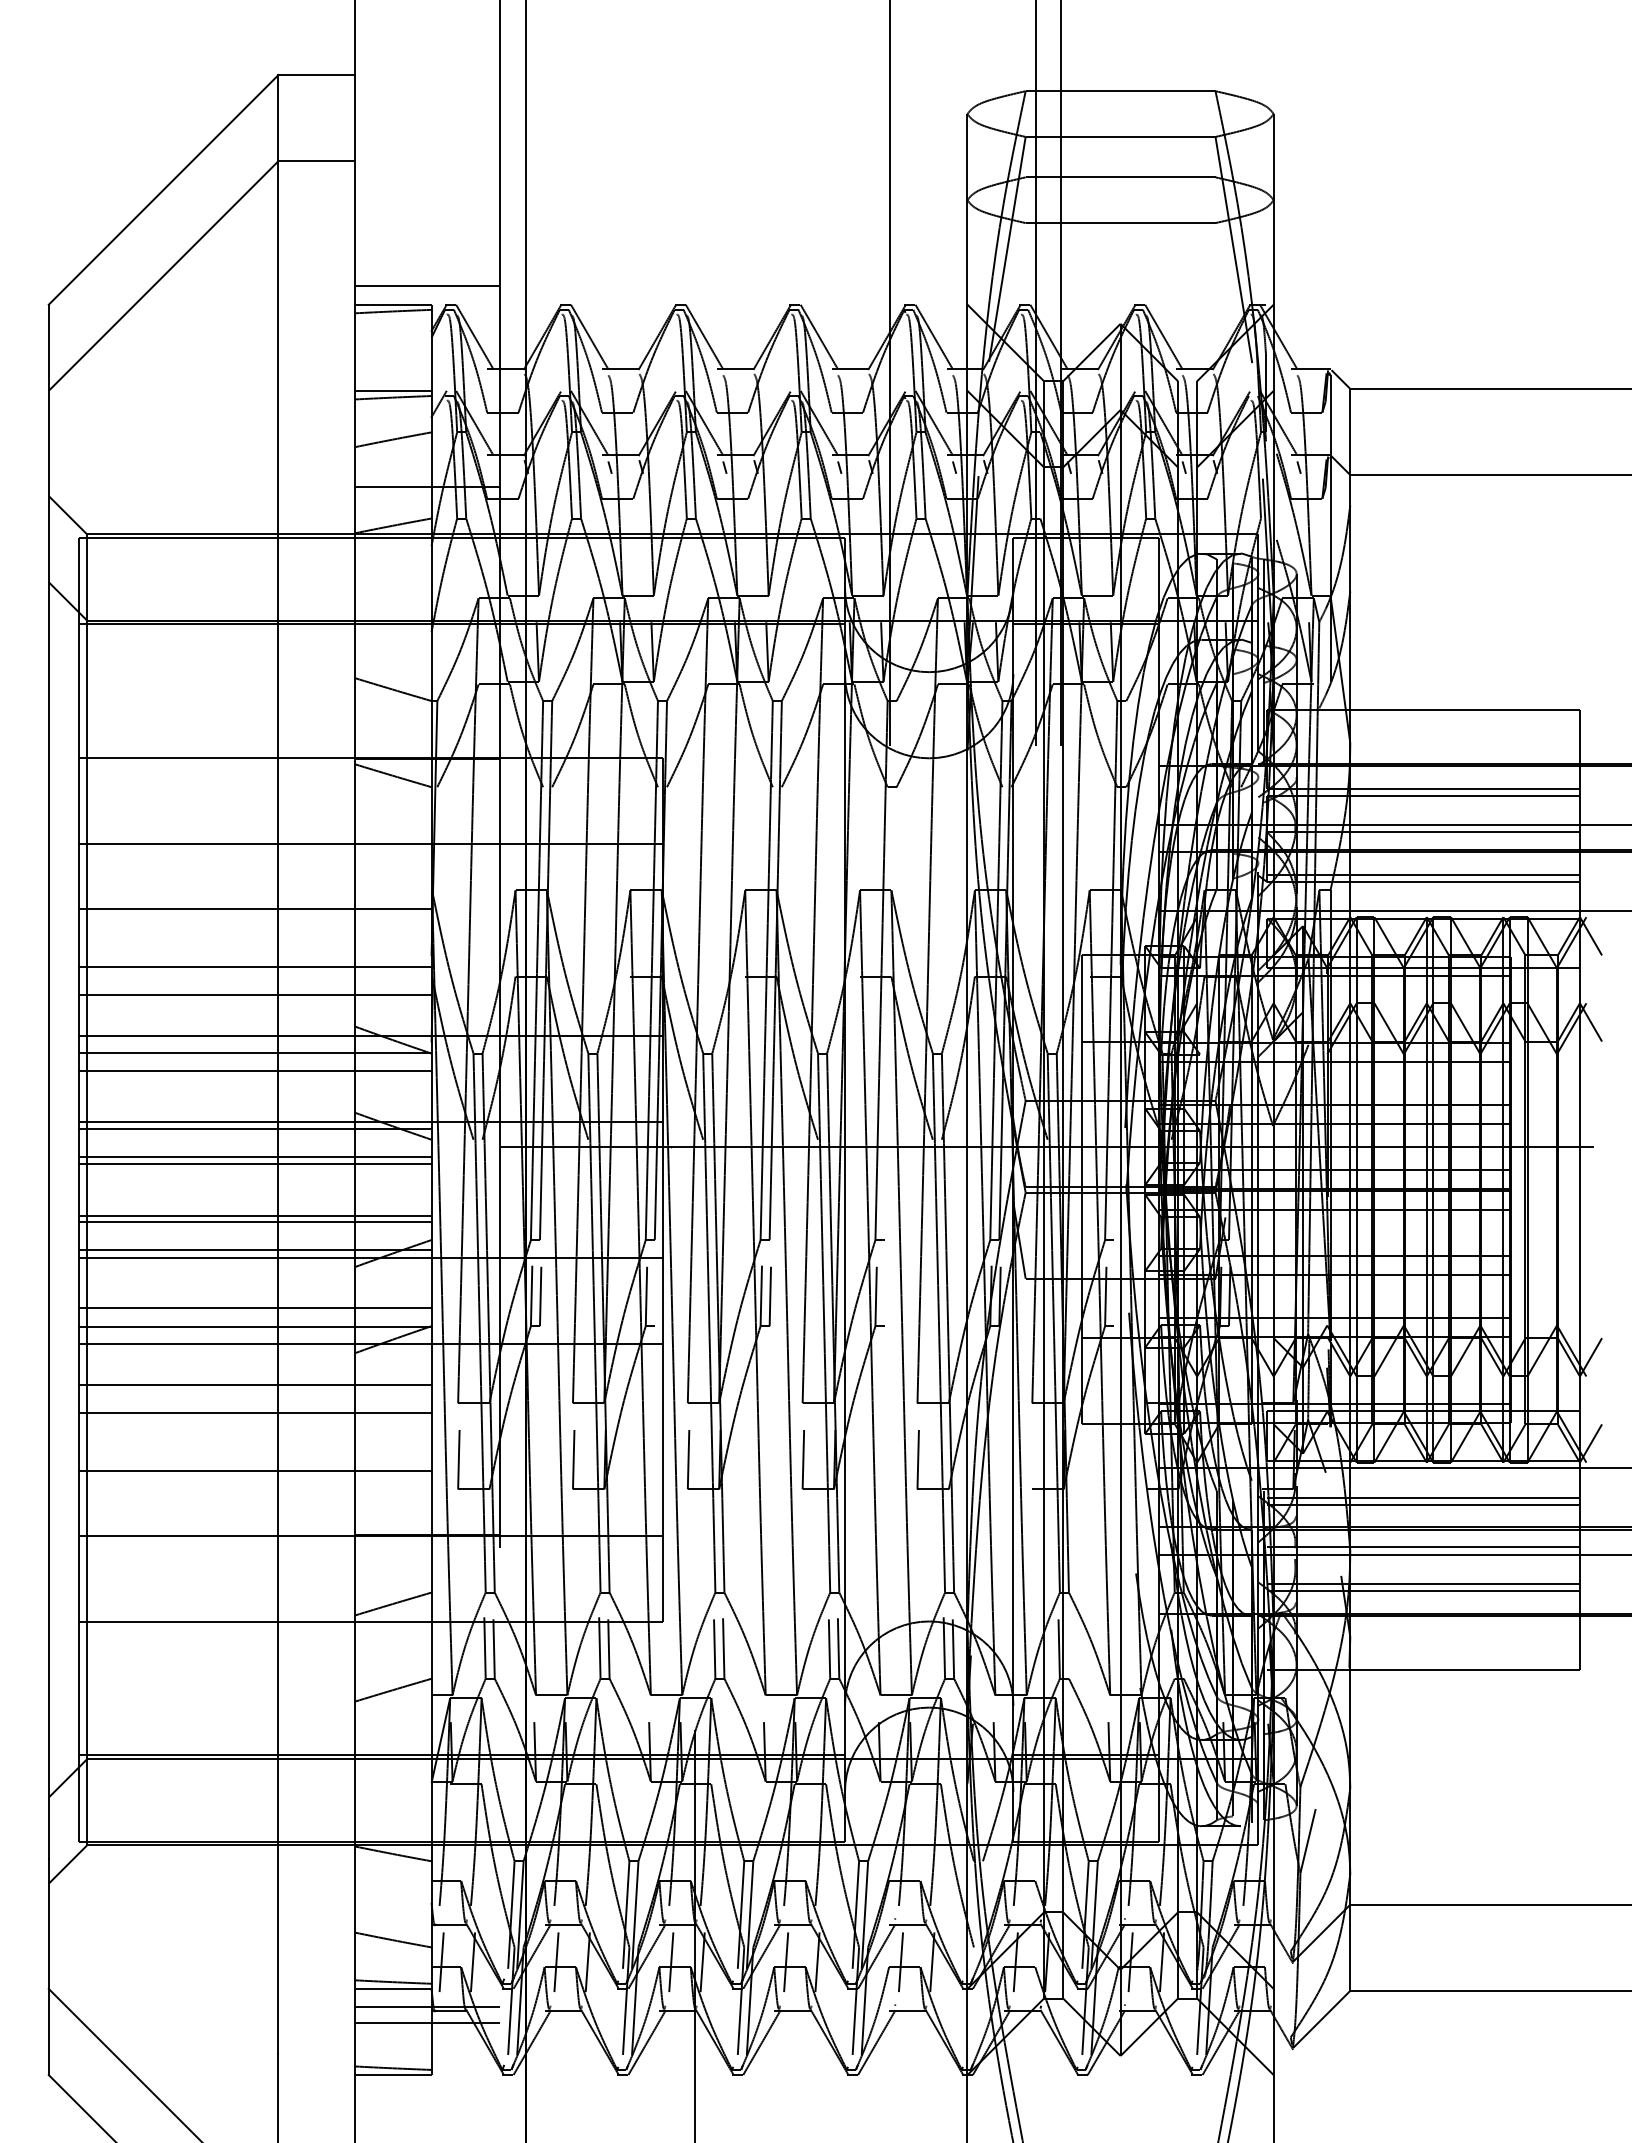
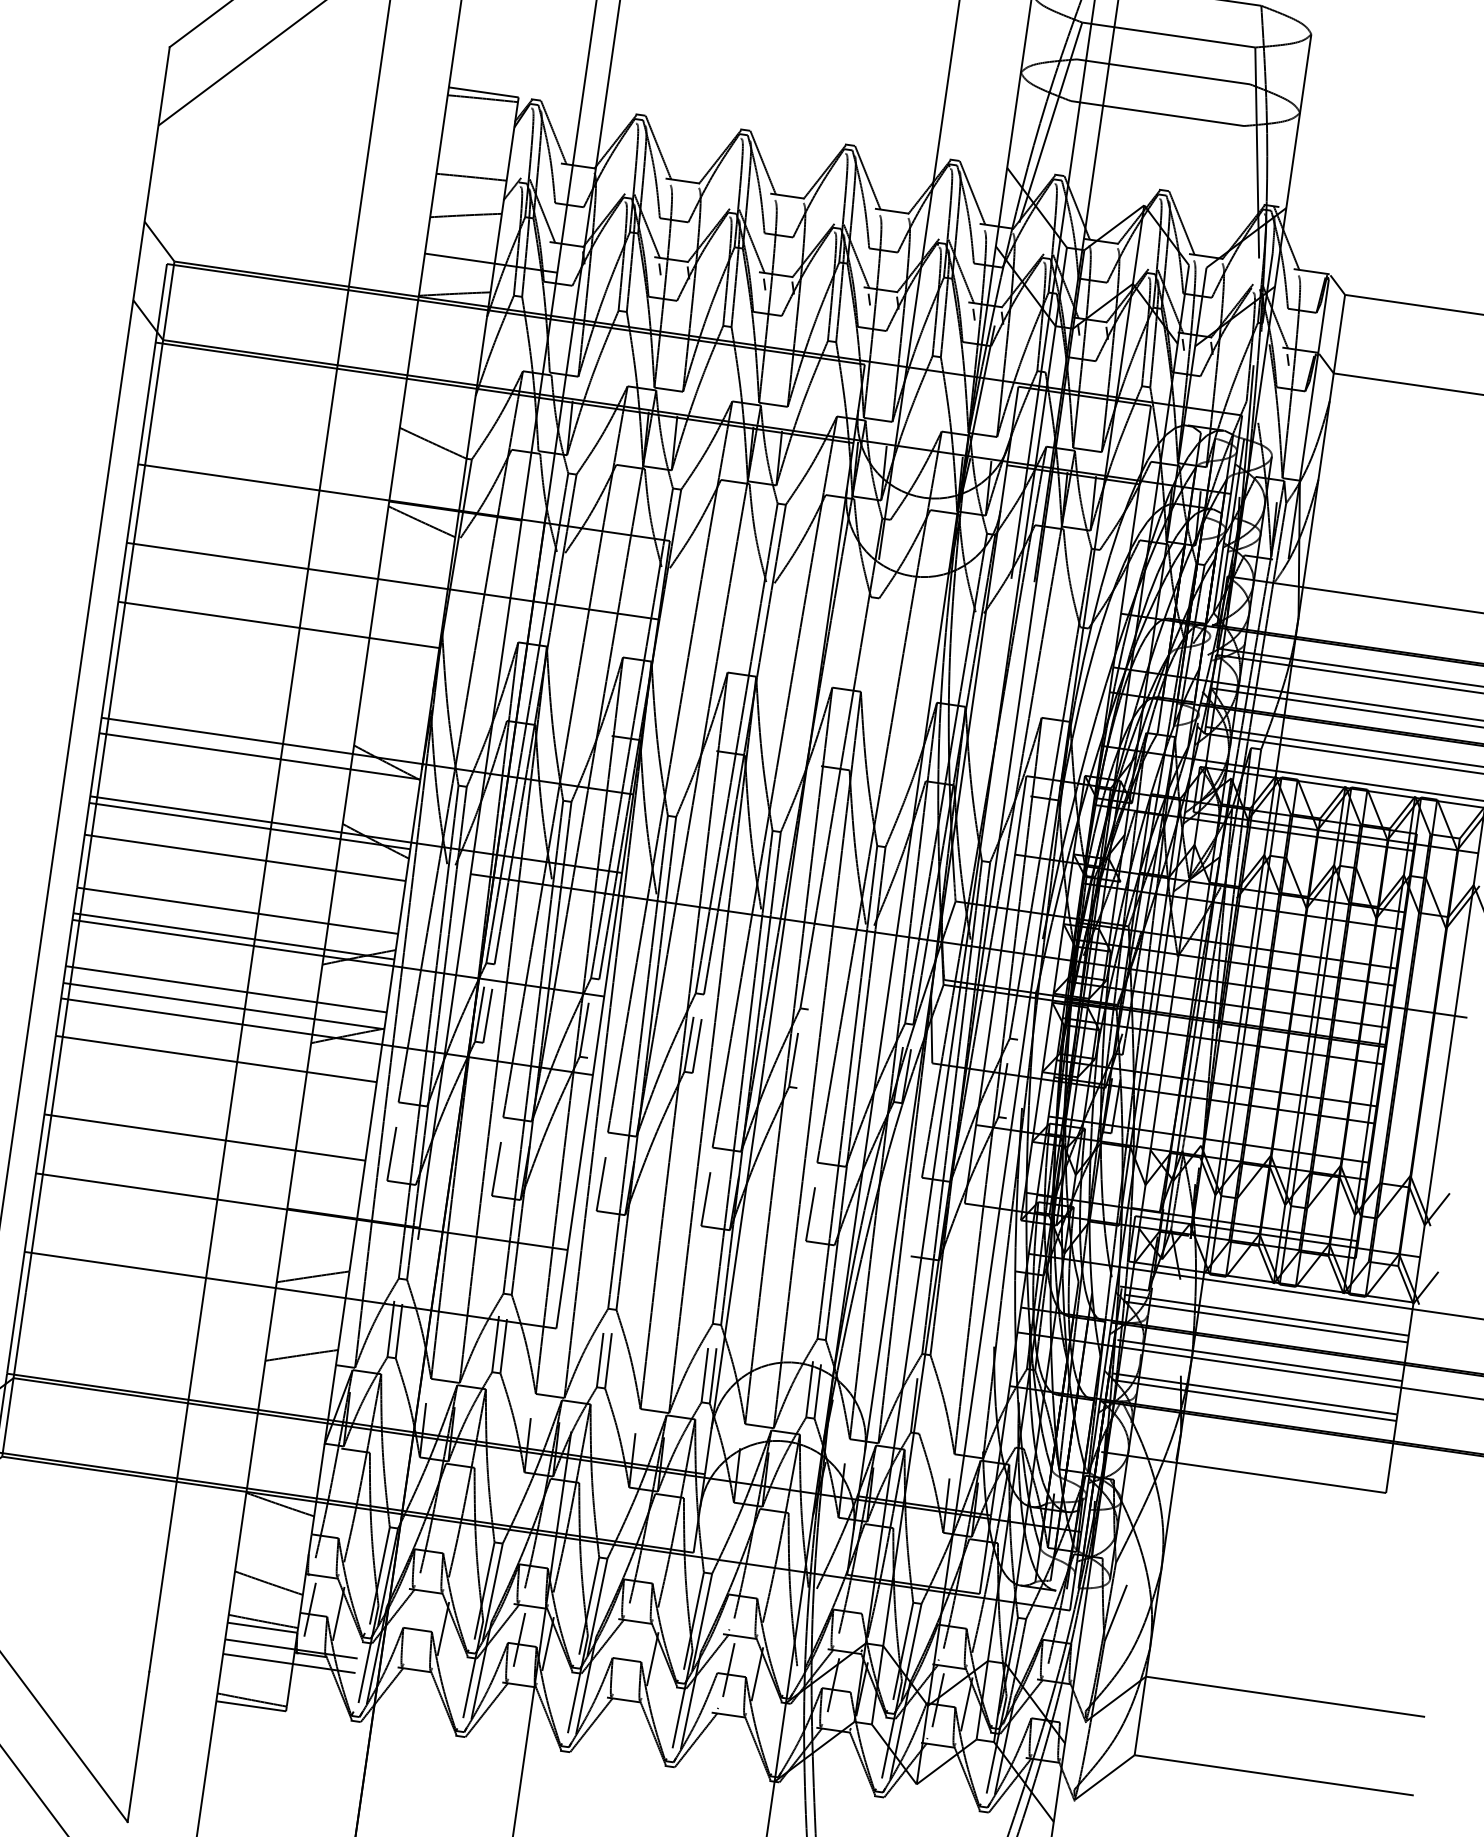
line: (427, 286) -> (517, 80), removed
line: (393, 390) -> (472, 170), removed
line: (255, 966) -> (271, 677), removed
line: (255, 994) -> (267, 703), removed
line: (255, 1071) -> (257, 773), removed
line: (255, 1157) -> (246, 851), removed
line: (255, 1215) -> (238, 904), removed
line: (255, 1413) -> (212, 1085), removed
line: (556, 1962) -> (414, 1625), removed
line: (786, 1962) -> (624, 1655), removed

